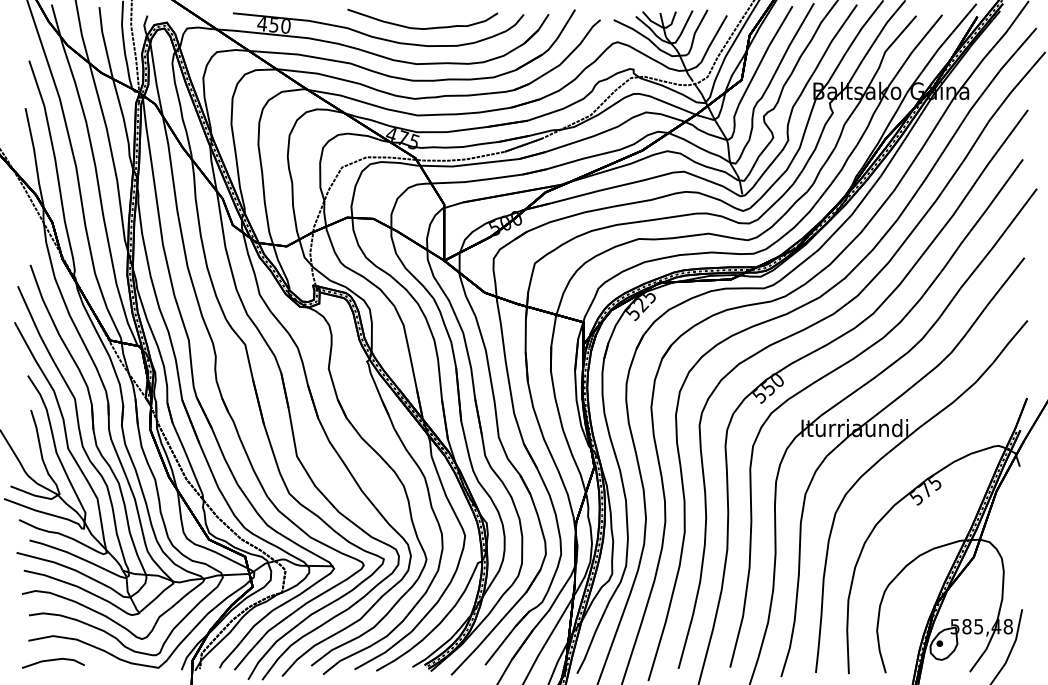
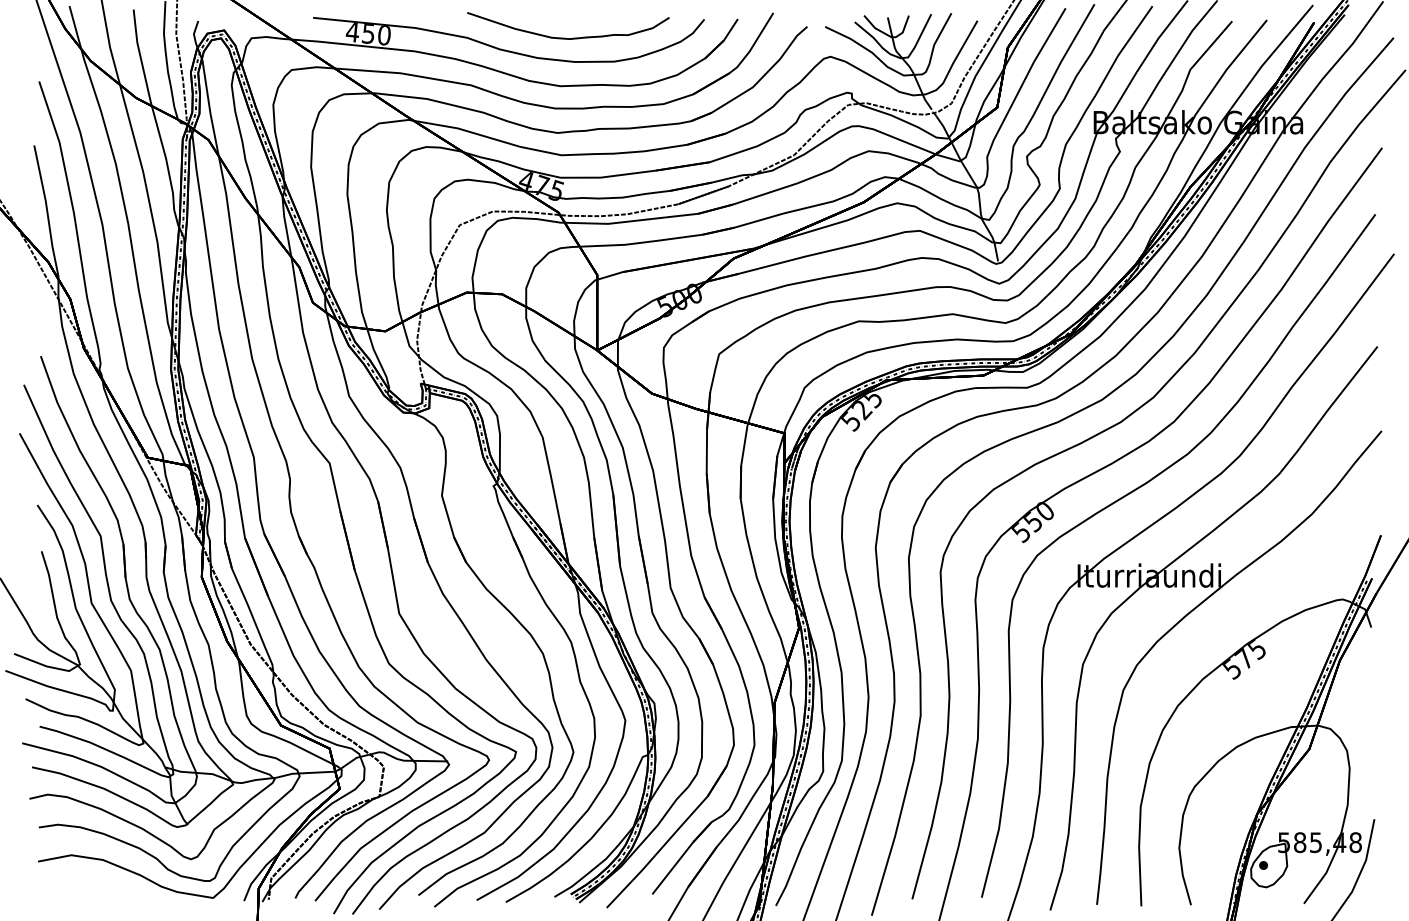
line: (53, 660) -> (71, 888), removed

